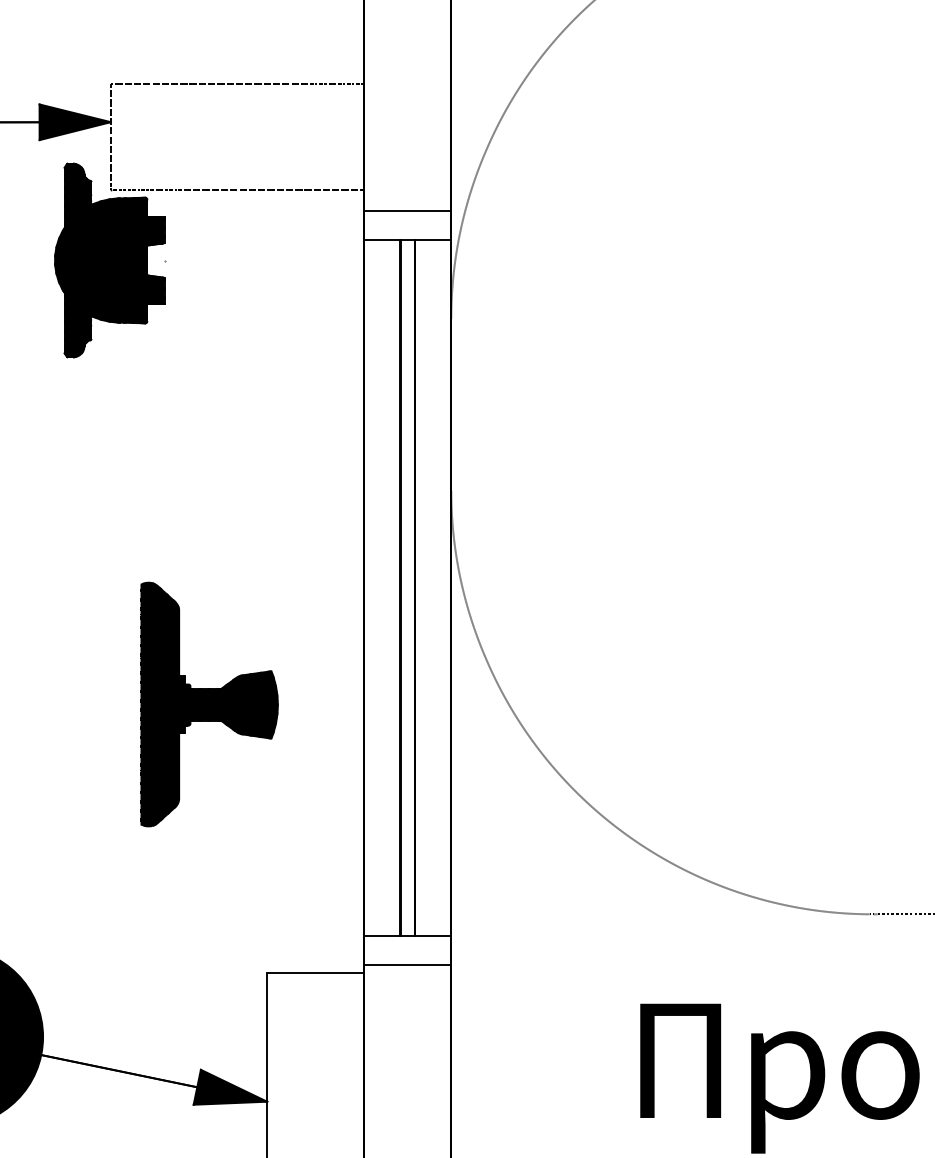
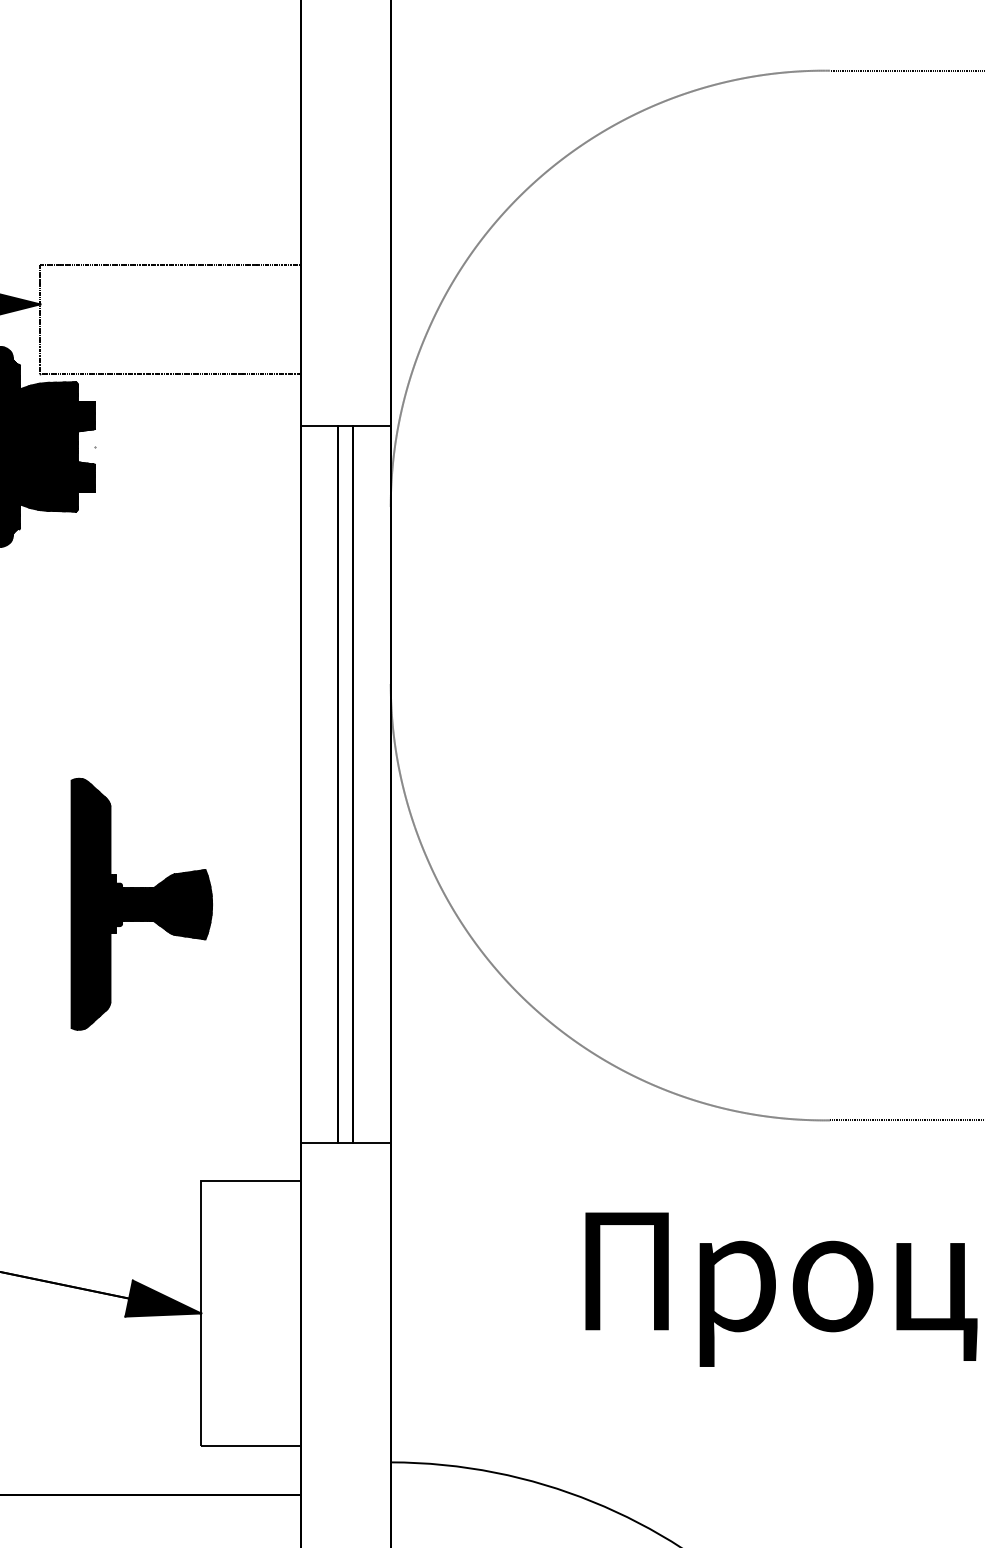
line: (407, 210) -> (345, 395), removed
line: (407, 964) -> (345, 1172), removed

